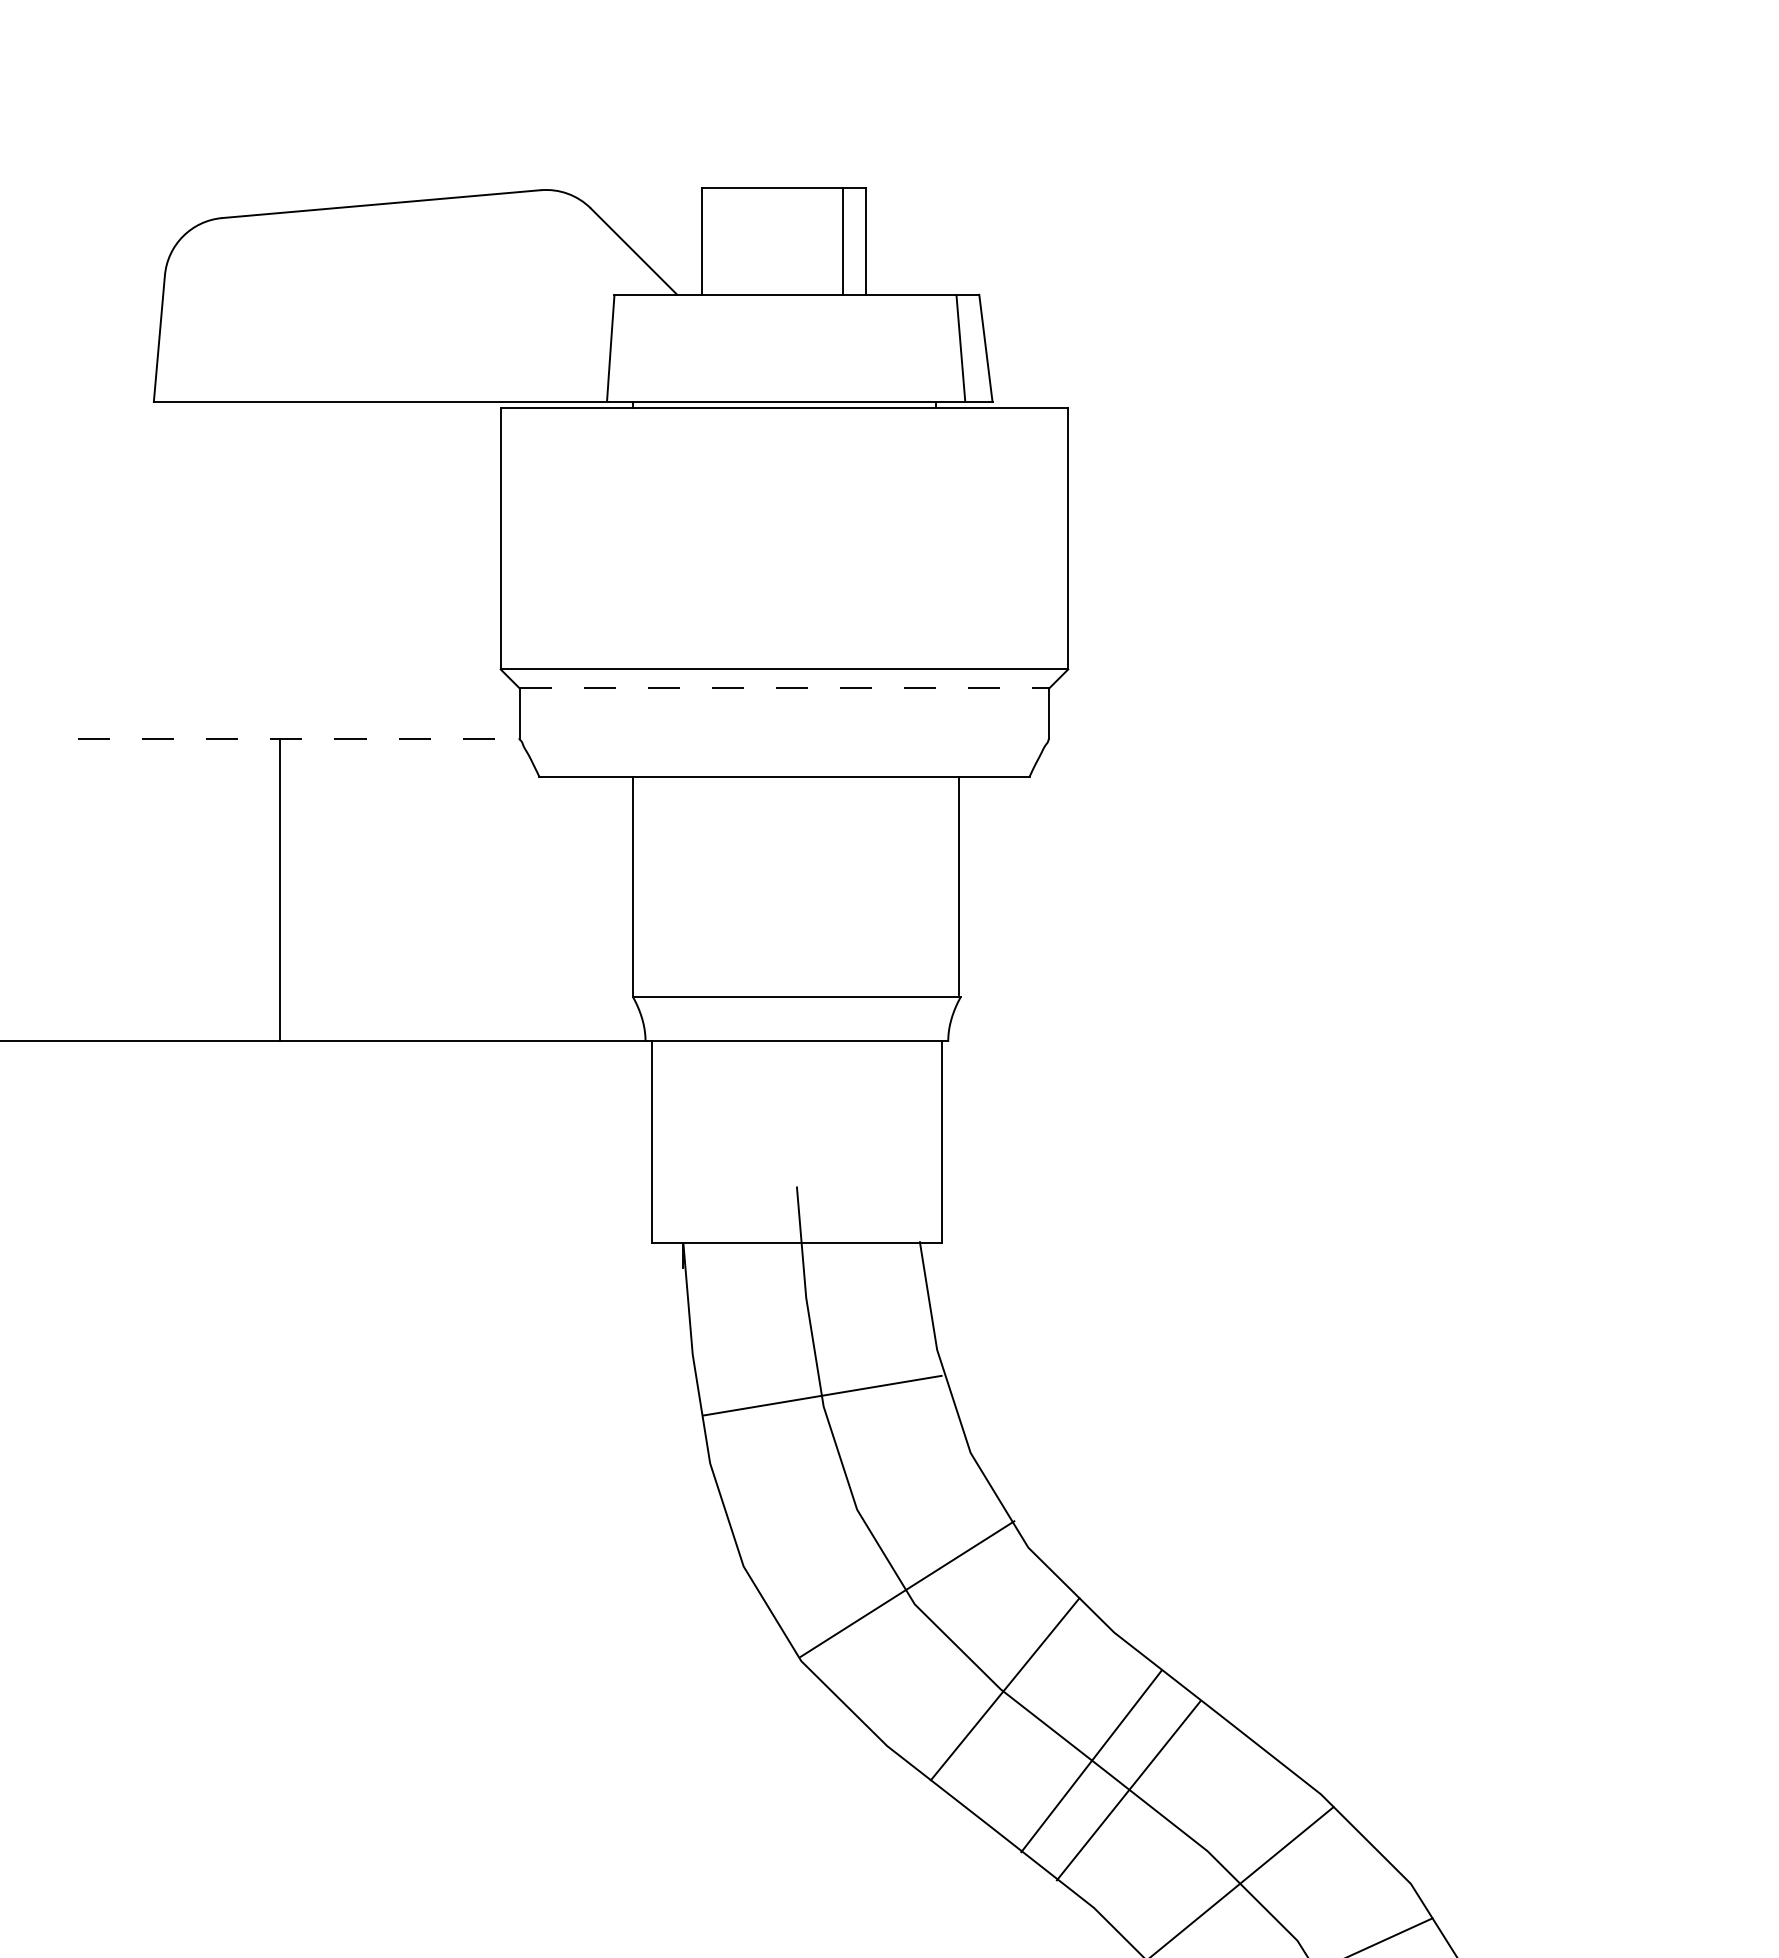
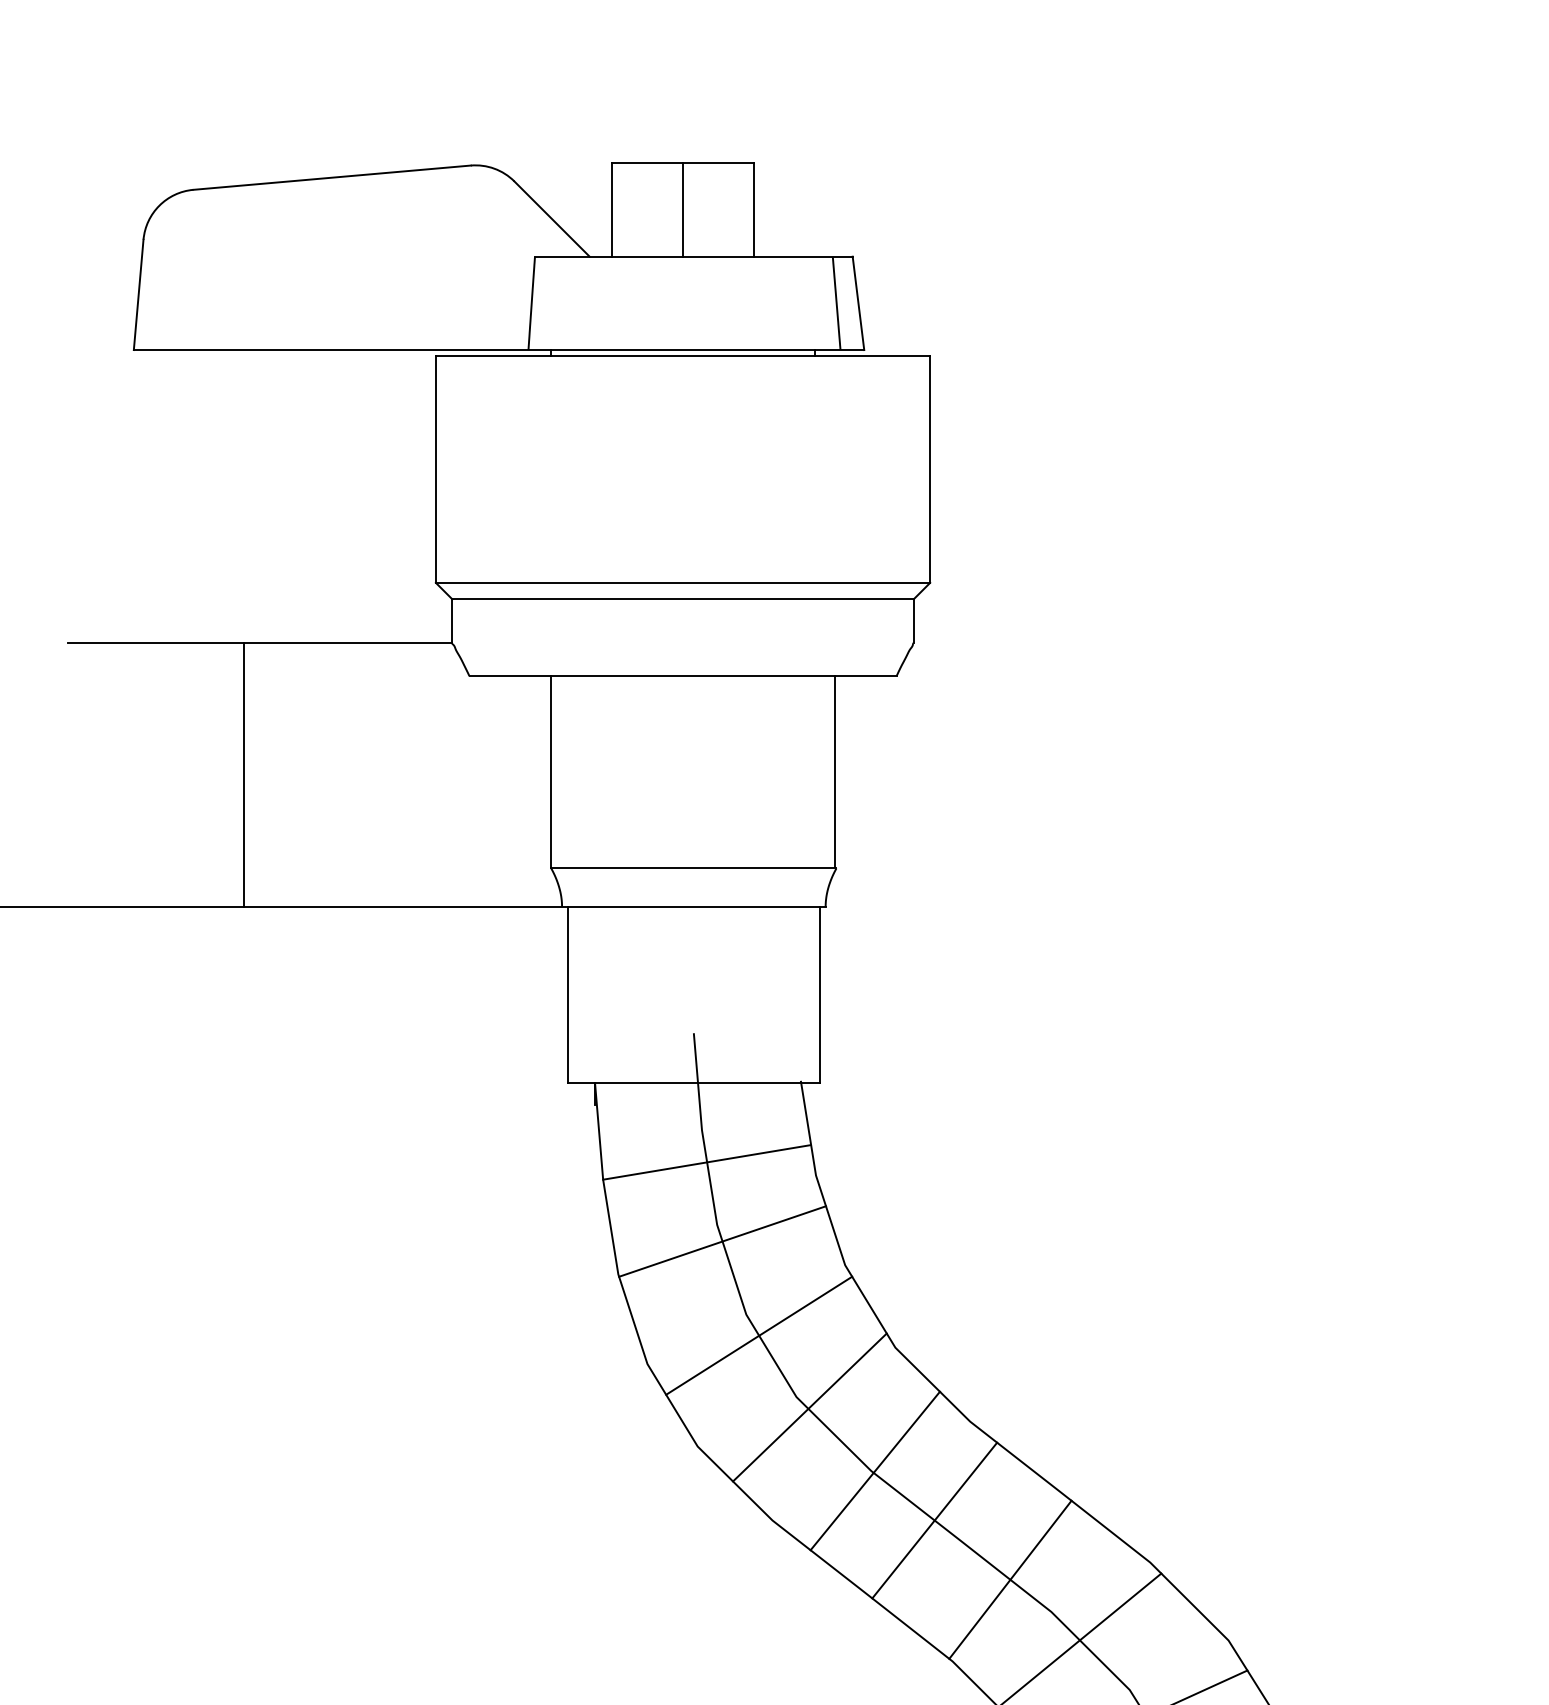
line: (843, 240) -> (683, 209), moved
line: (785, 688) -> (683, 599), dashed -> solid
line: (299, 739) -> (260, 643), dashed -> solid
line: (821, 1395) -> (706, 1162), moved
line: (829, 1425) -> (722, 1241), added
line: (907, 1588) -> (759, 1335), moved
line: (929, 1616) -> (809, 1407), added
line: (1091, 1760) -> (1010, 1579), moved
line: (1128, 1790) -> (934, 1520), moved

